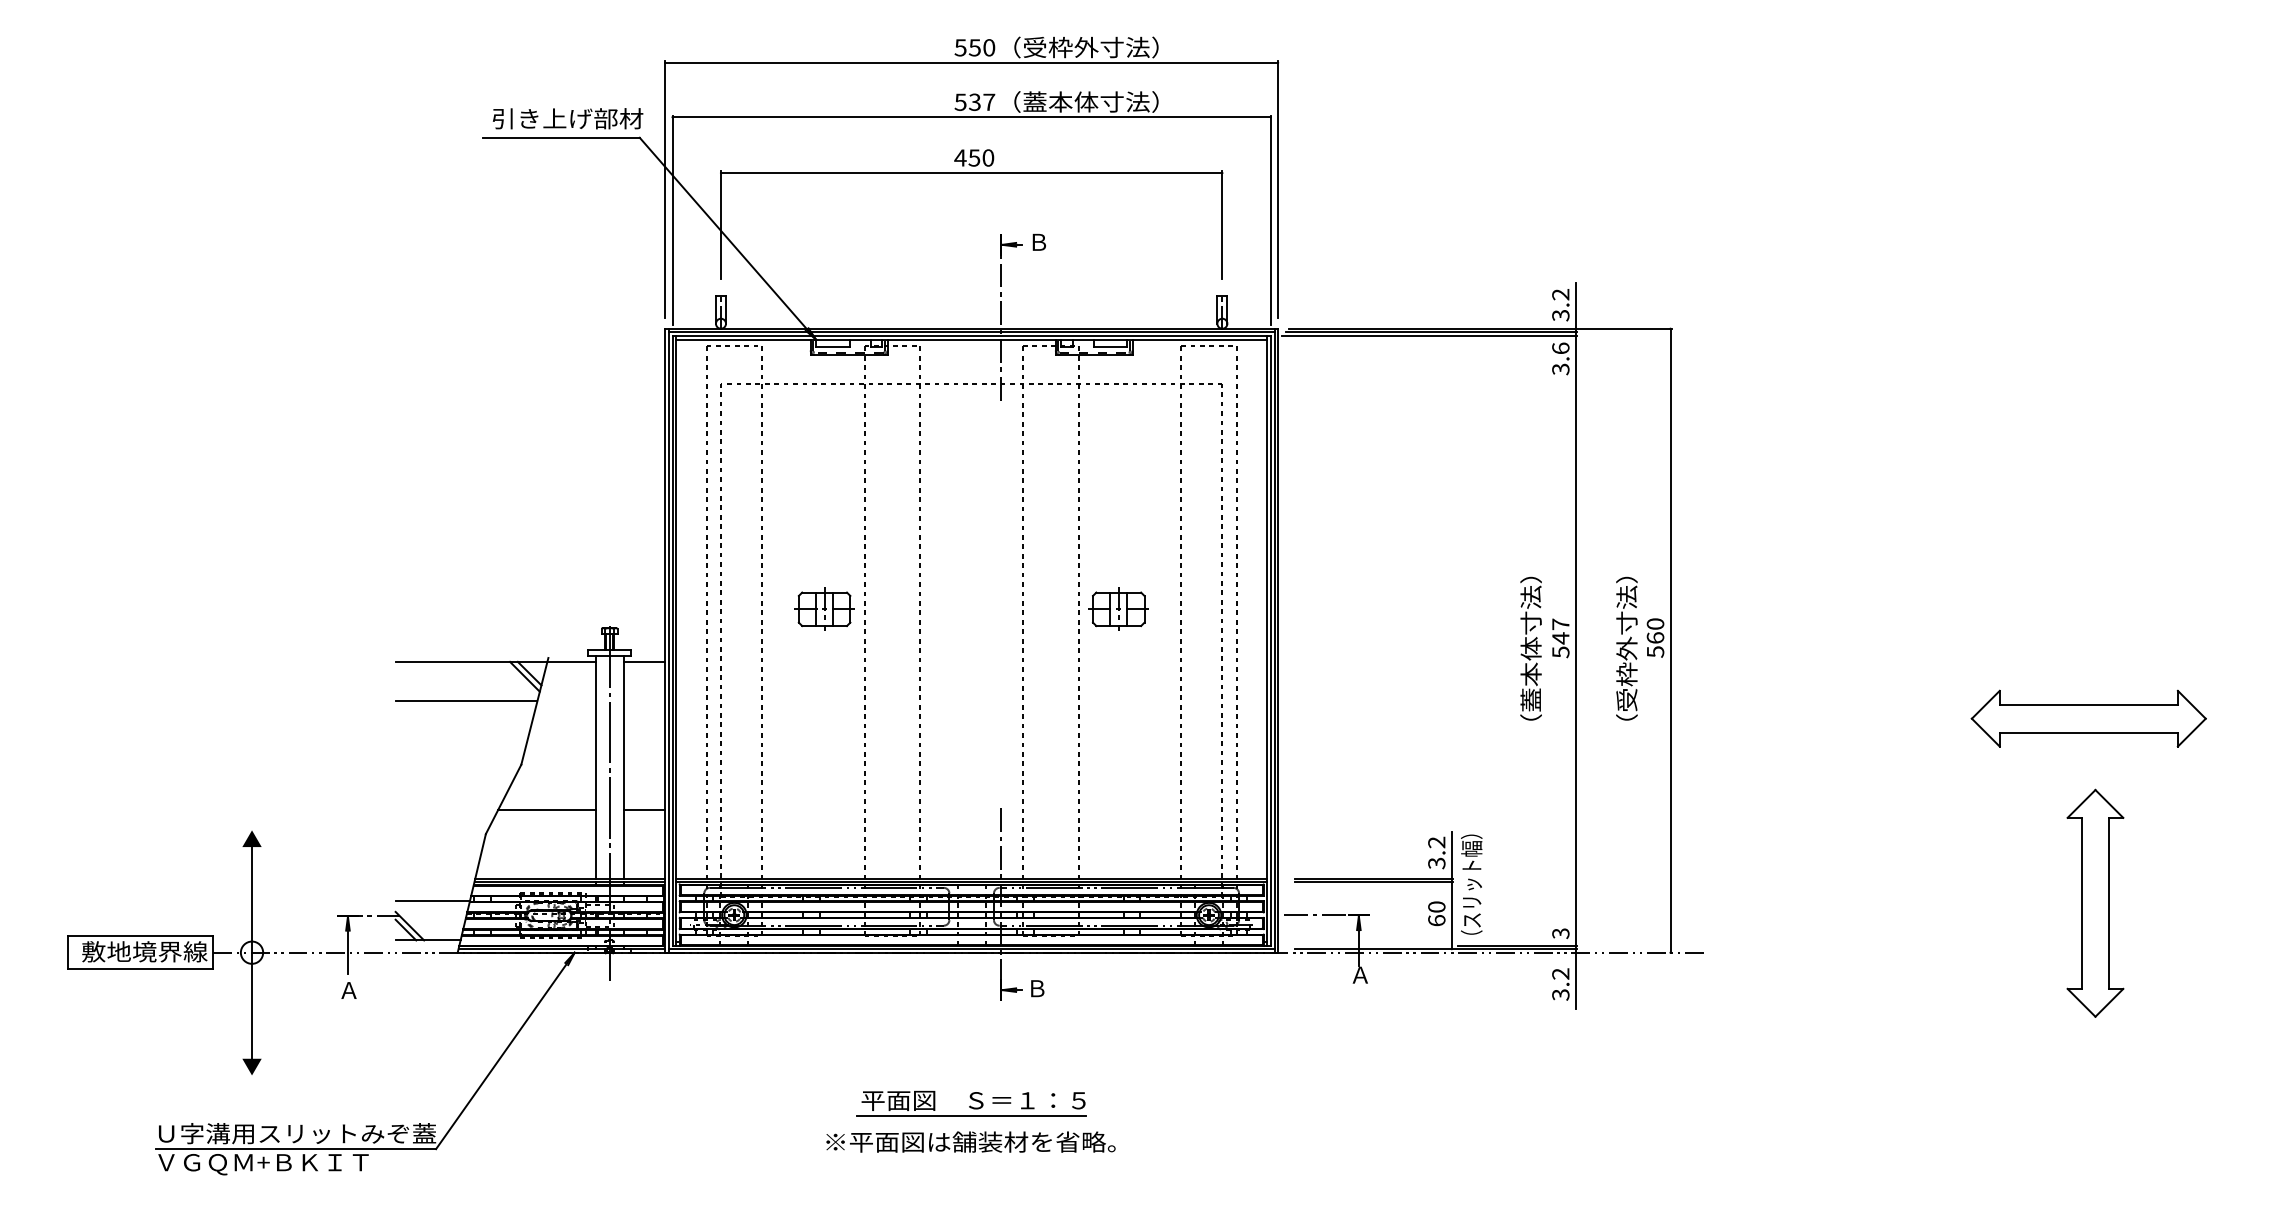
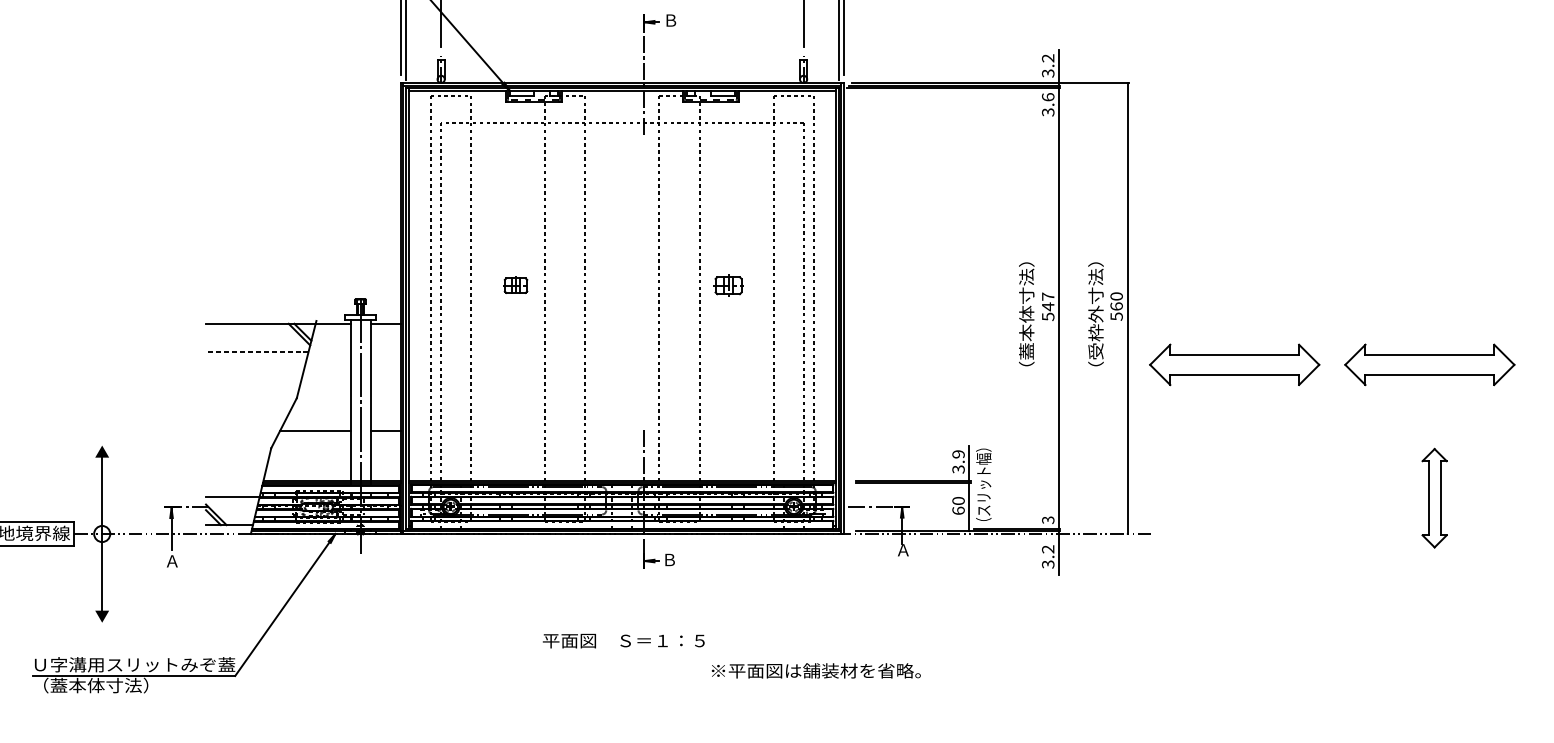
part: (824, 608) -> (515, 285), size x0.6
part: (1118, 608) -> (728, 285), size x0.7
line: (466, 700) -> (257, 351), solid -> dashed
part: (1818, 718) -> (1234, 364), added
text: (1436, 842) -> (958, 454), 3.2 -> 3.9
part: (2095, 902) -> (1434, 497), size x0.6
line: (971, 1115) -> (622, 651), removed
text: (970, 1141) -> (815, 670), moved
text: (263, 1163) -> (110, 686), ＶＧＱＭ+ＢＫＩＴ -> （蓋本体寸法）

